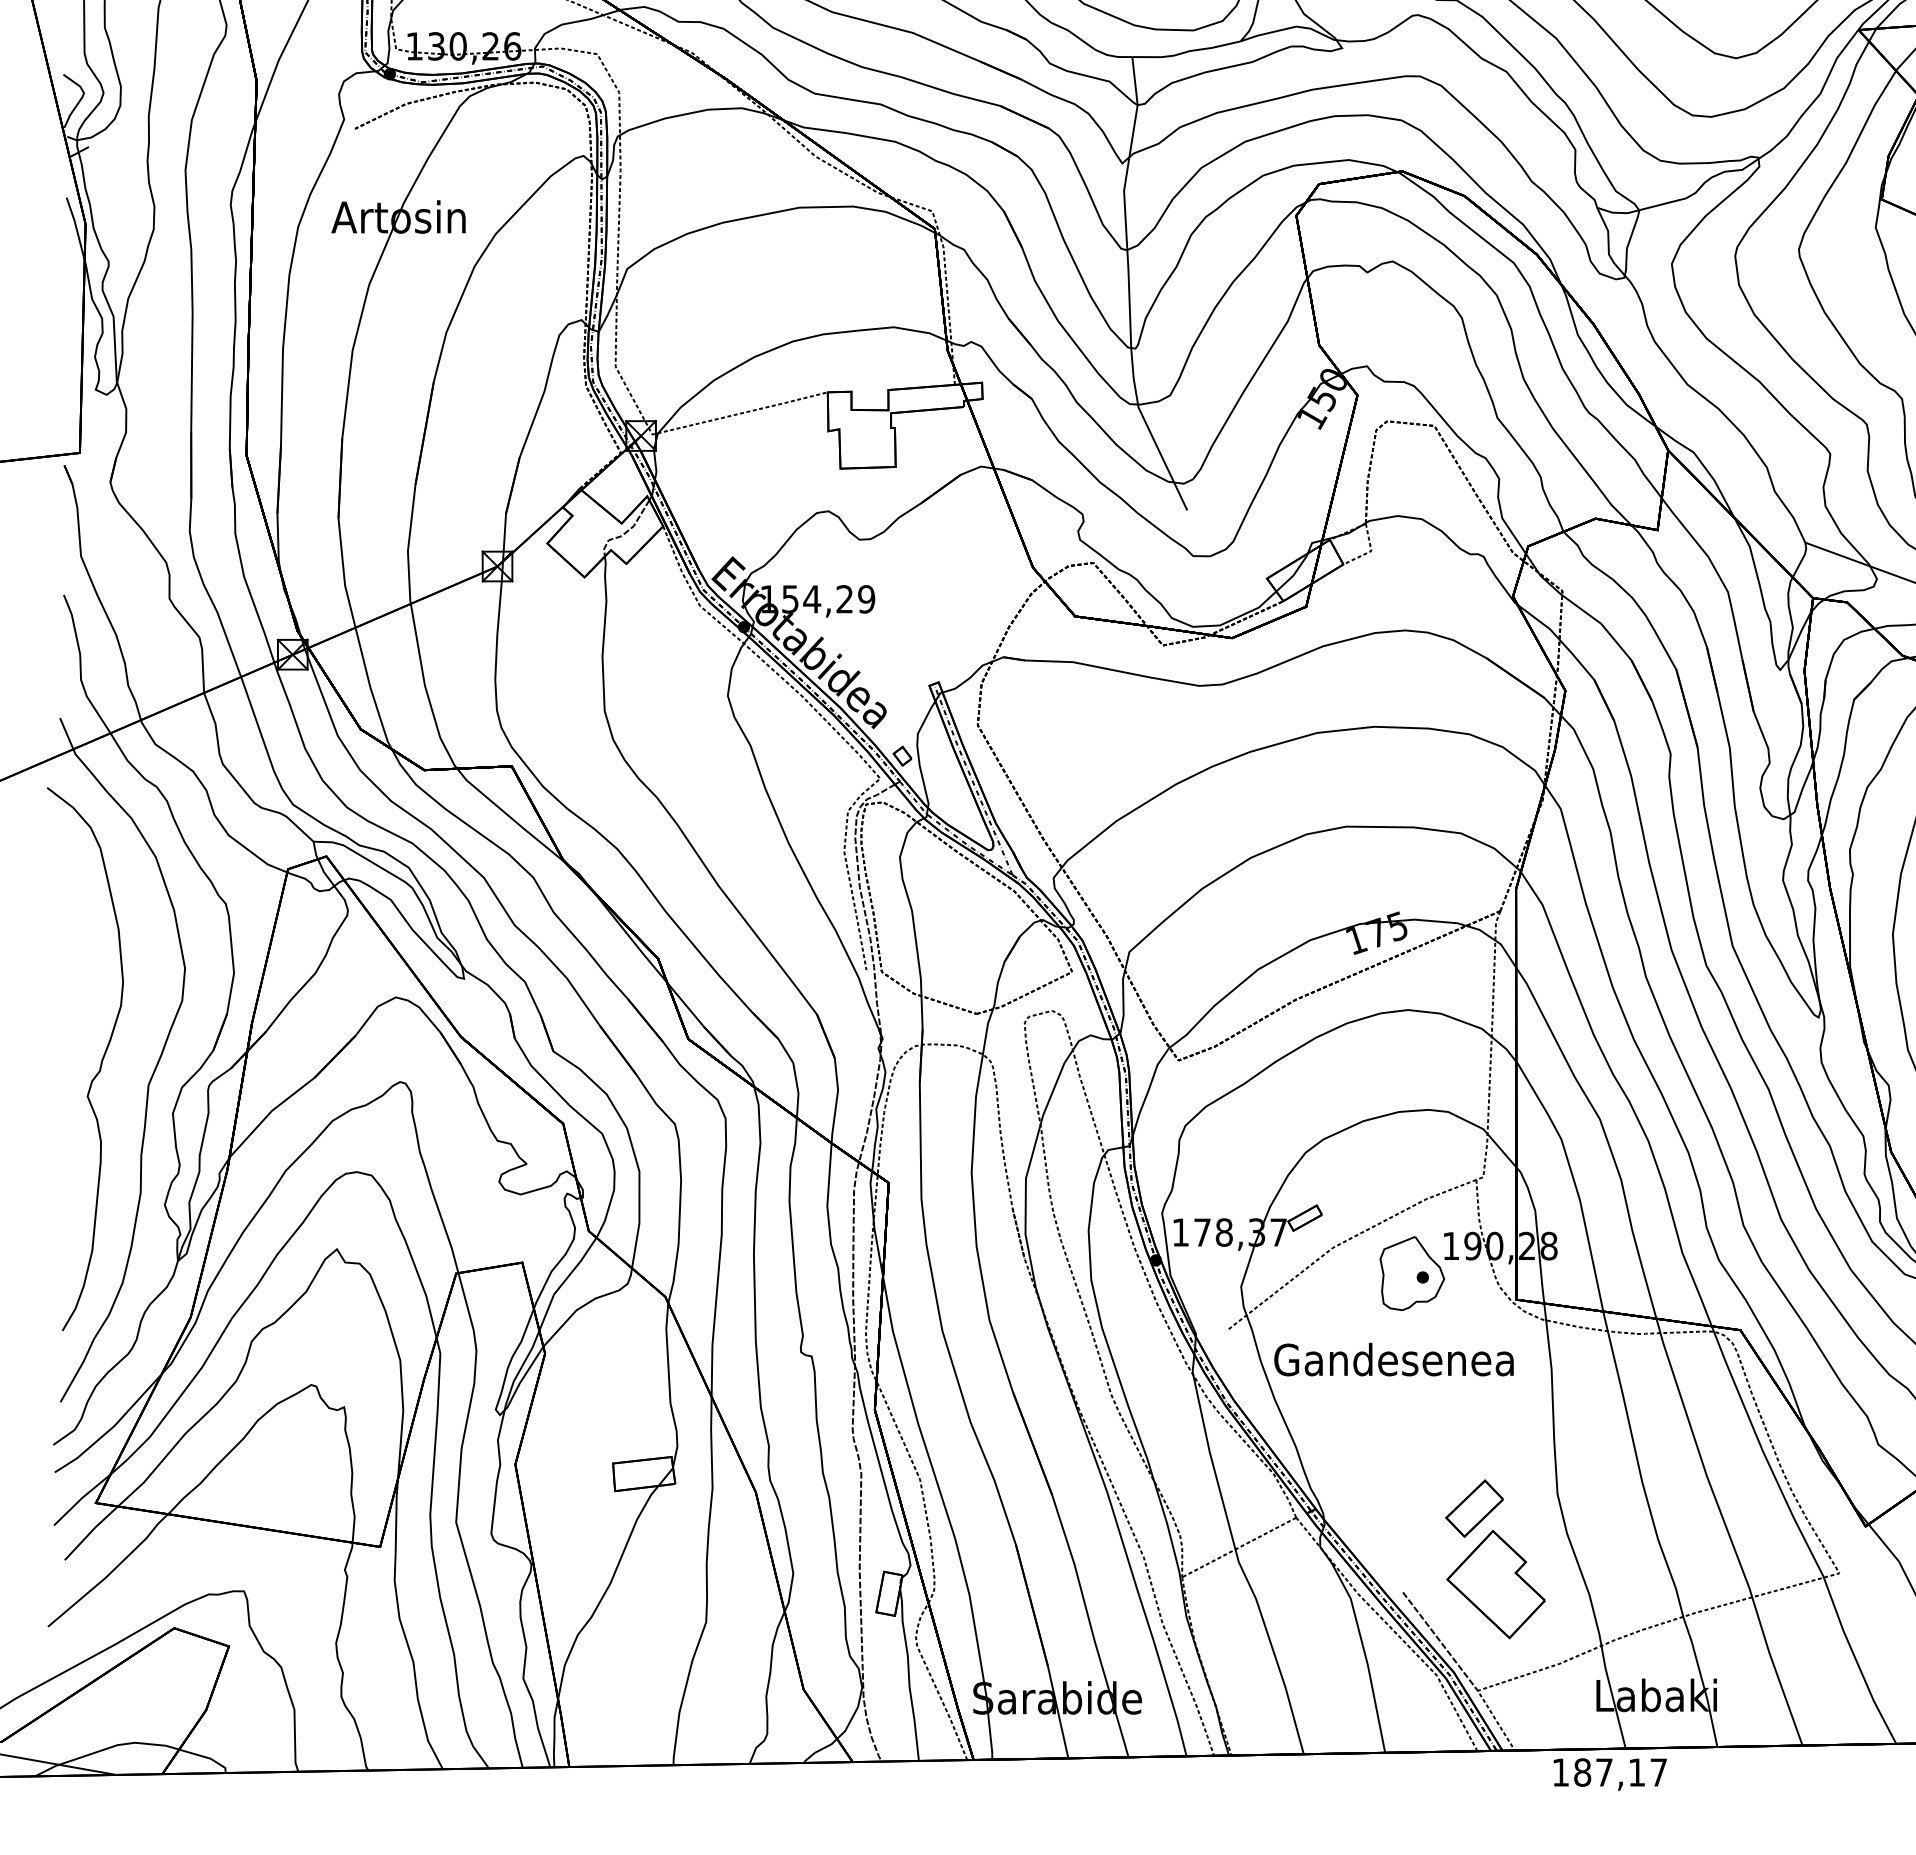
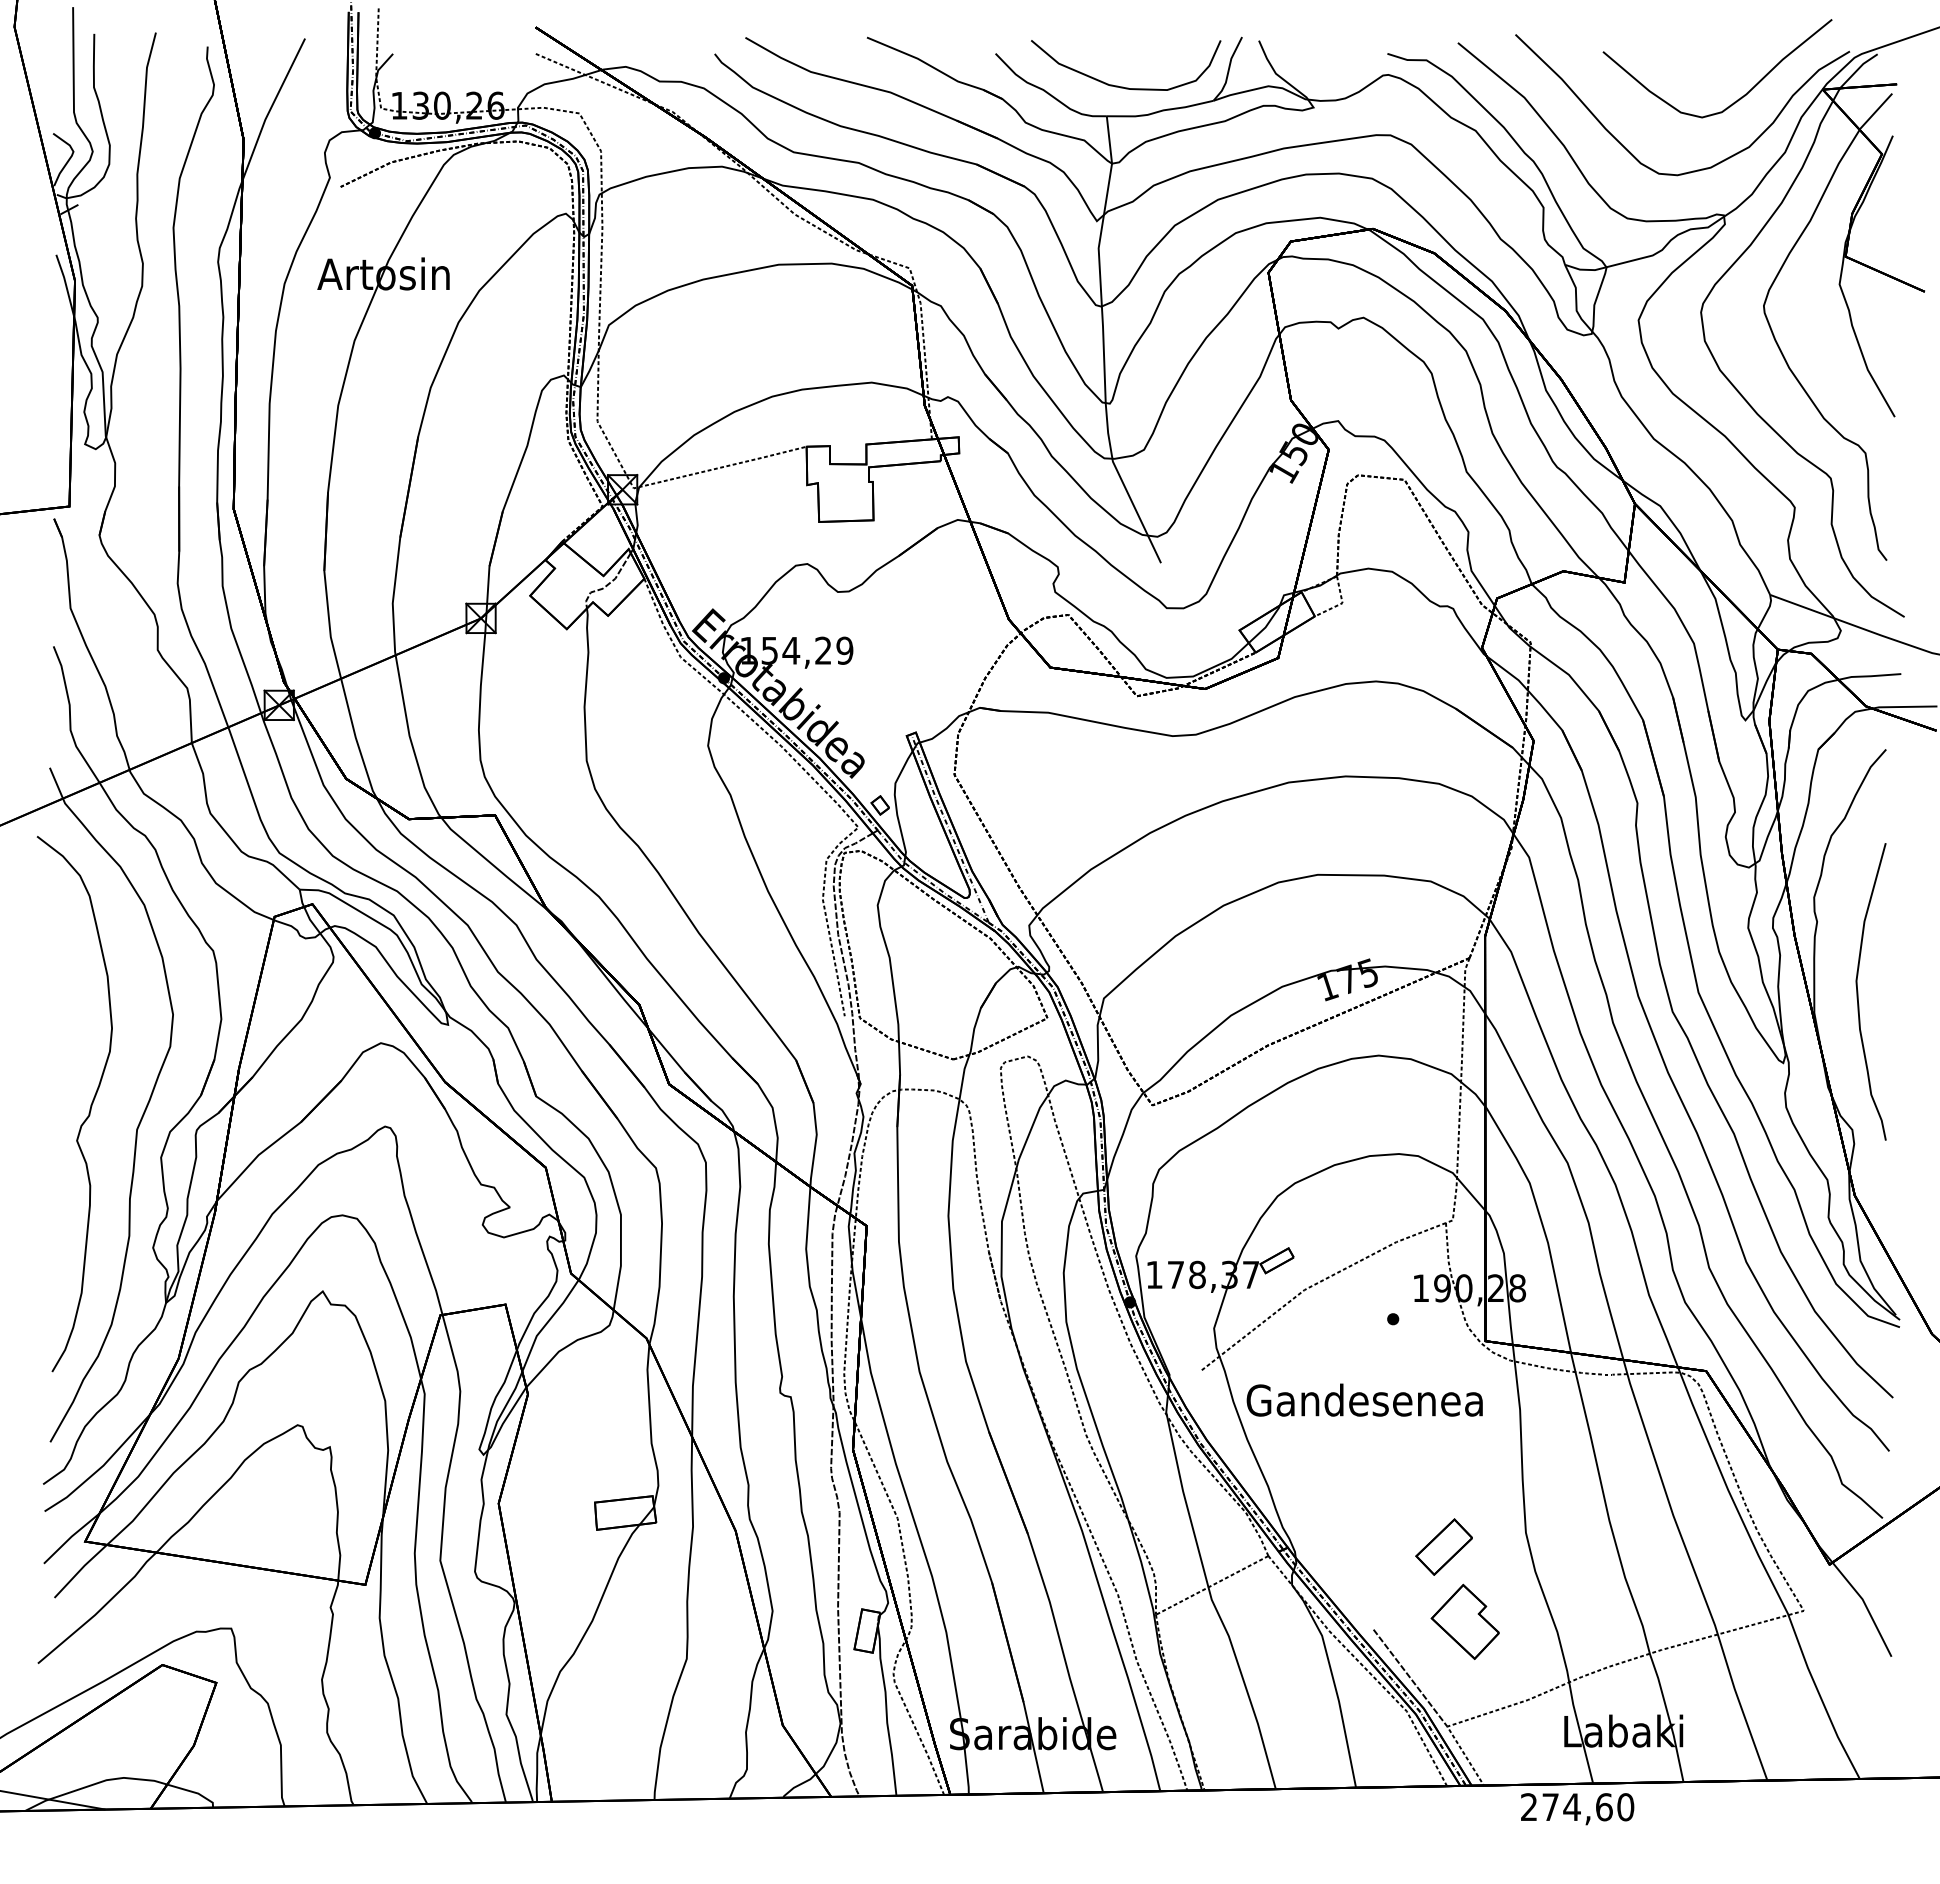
part: (1412, 1273) -> (1382, 1315), removed
part: (1496, 1584) -> (1465, 1621), size x0.7
text: (1609, 1772) -> (1577, 1807), 187,17 -> 274,60

